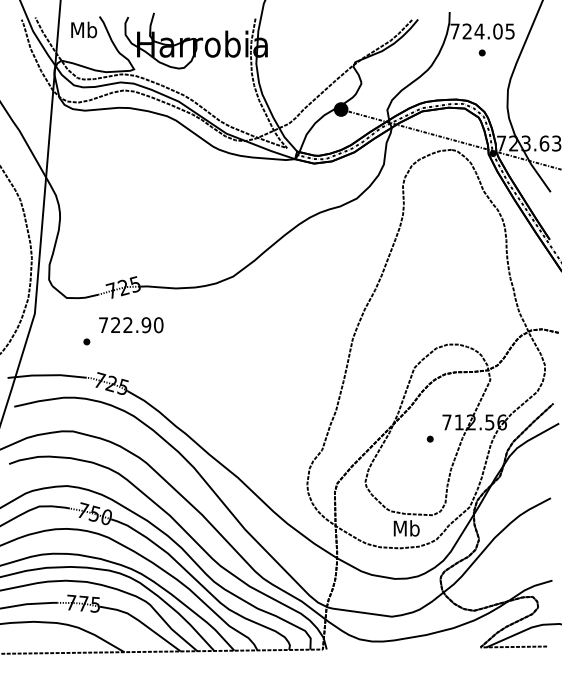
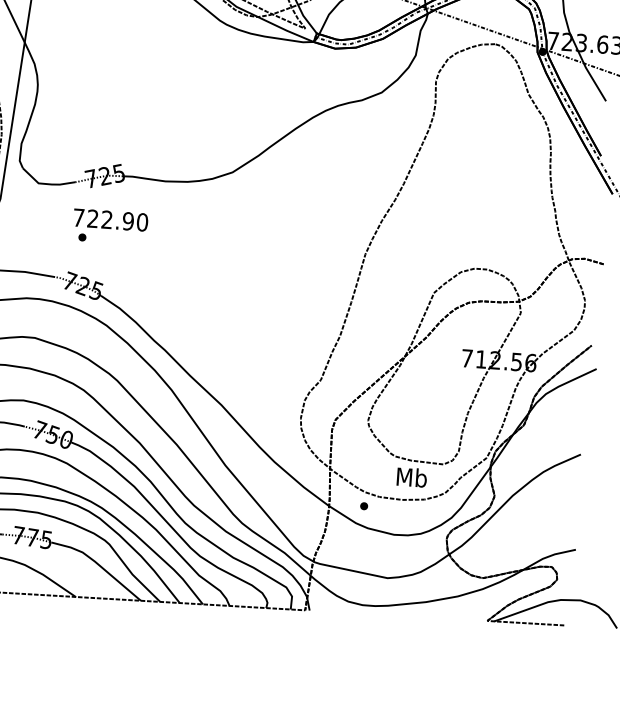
part: (86, 341) -> (82, 236), moved
part: (429, 438) -> (363, 505), moved

